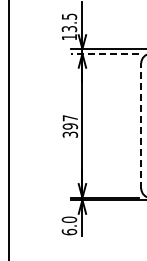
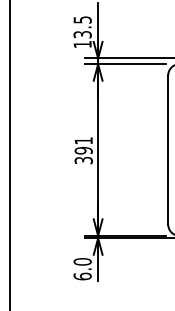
line: (104, 53) -> (124, 63), dashed -> solid
text: (69, 118) -> (82, 141), 397 -> 391
line: (141, 125) -> (168, 149), dashed -> solid

